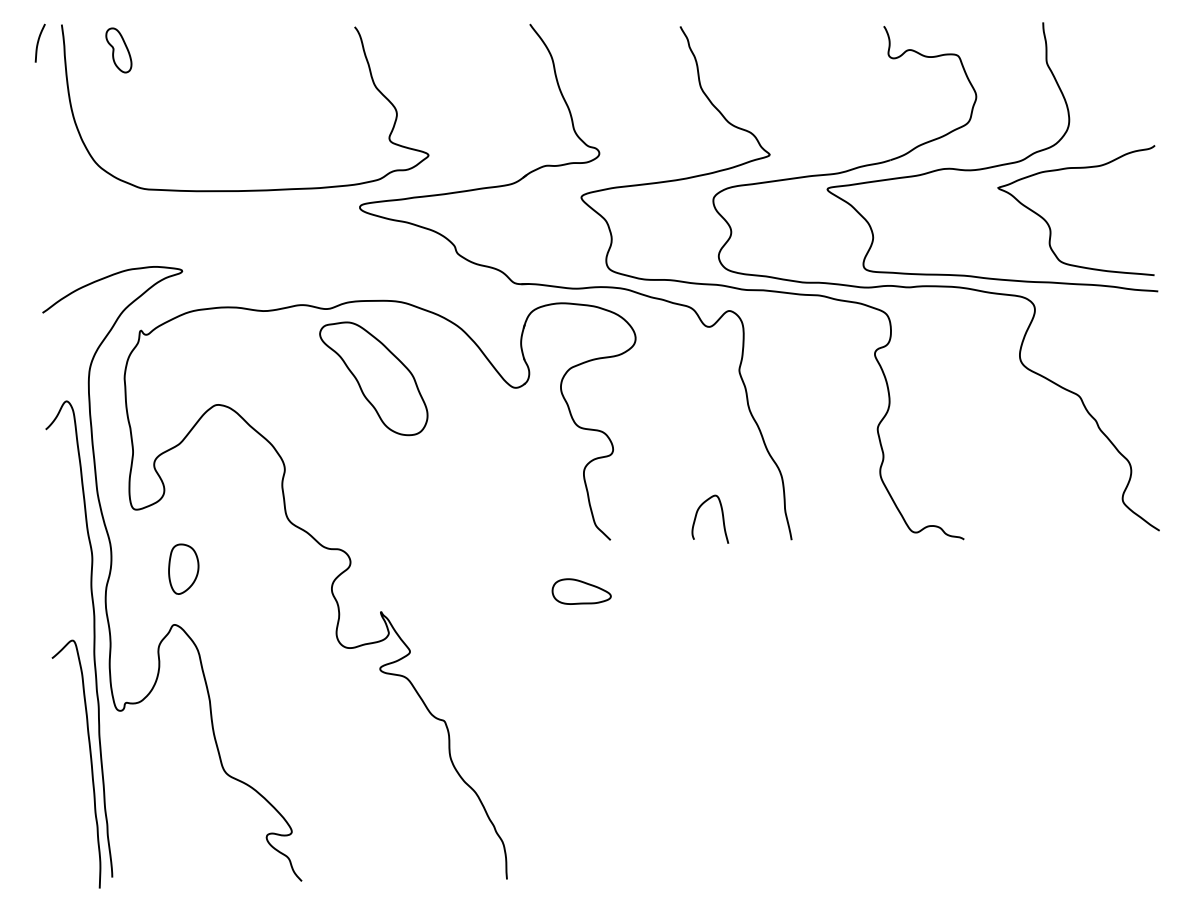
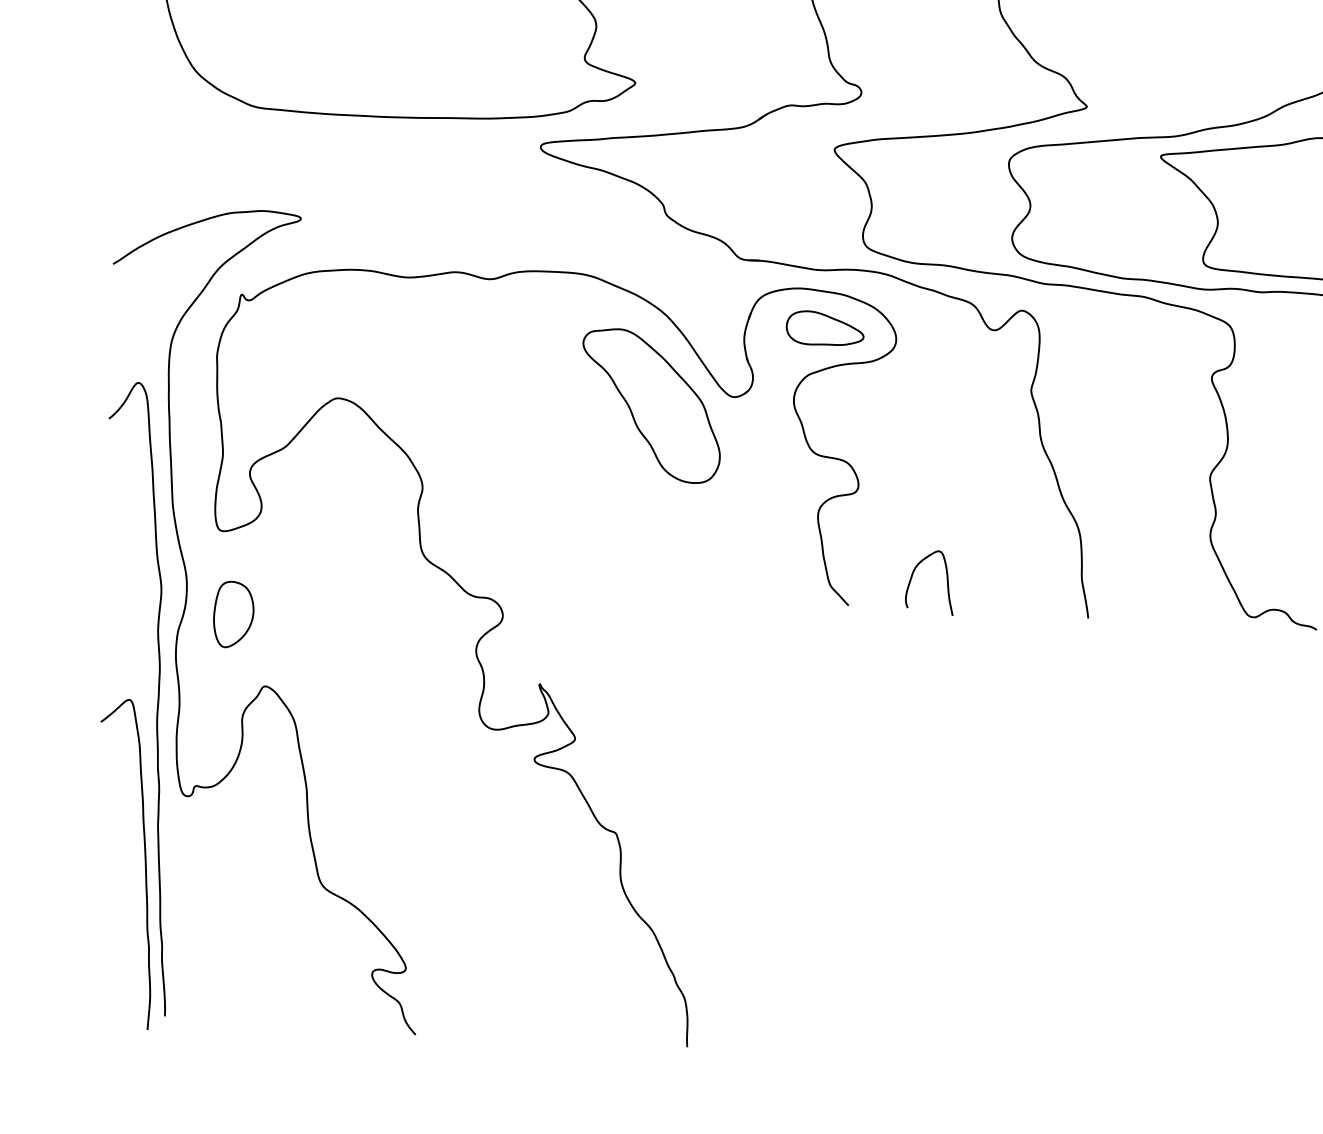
part: (373, 378) -> (650, 405), moved
curve: (722, 518) -> (946, 582), moved
part: (183, 568) -> (233, 613), moved
part: (581, 591) -> (825, 328), moved

